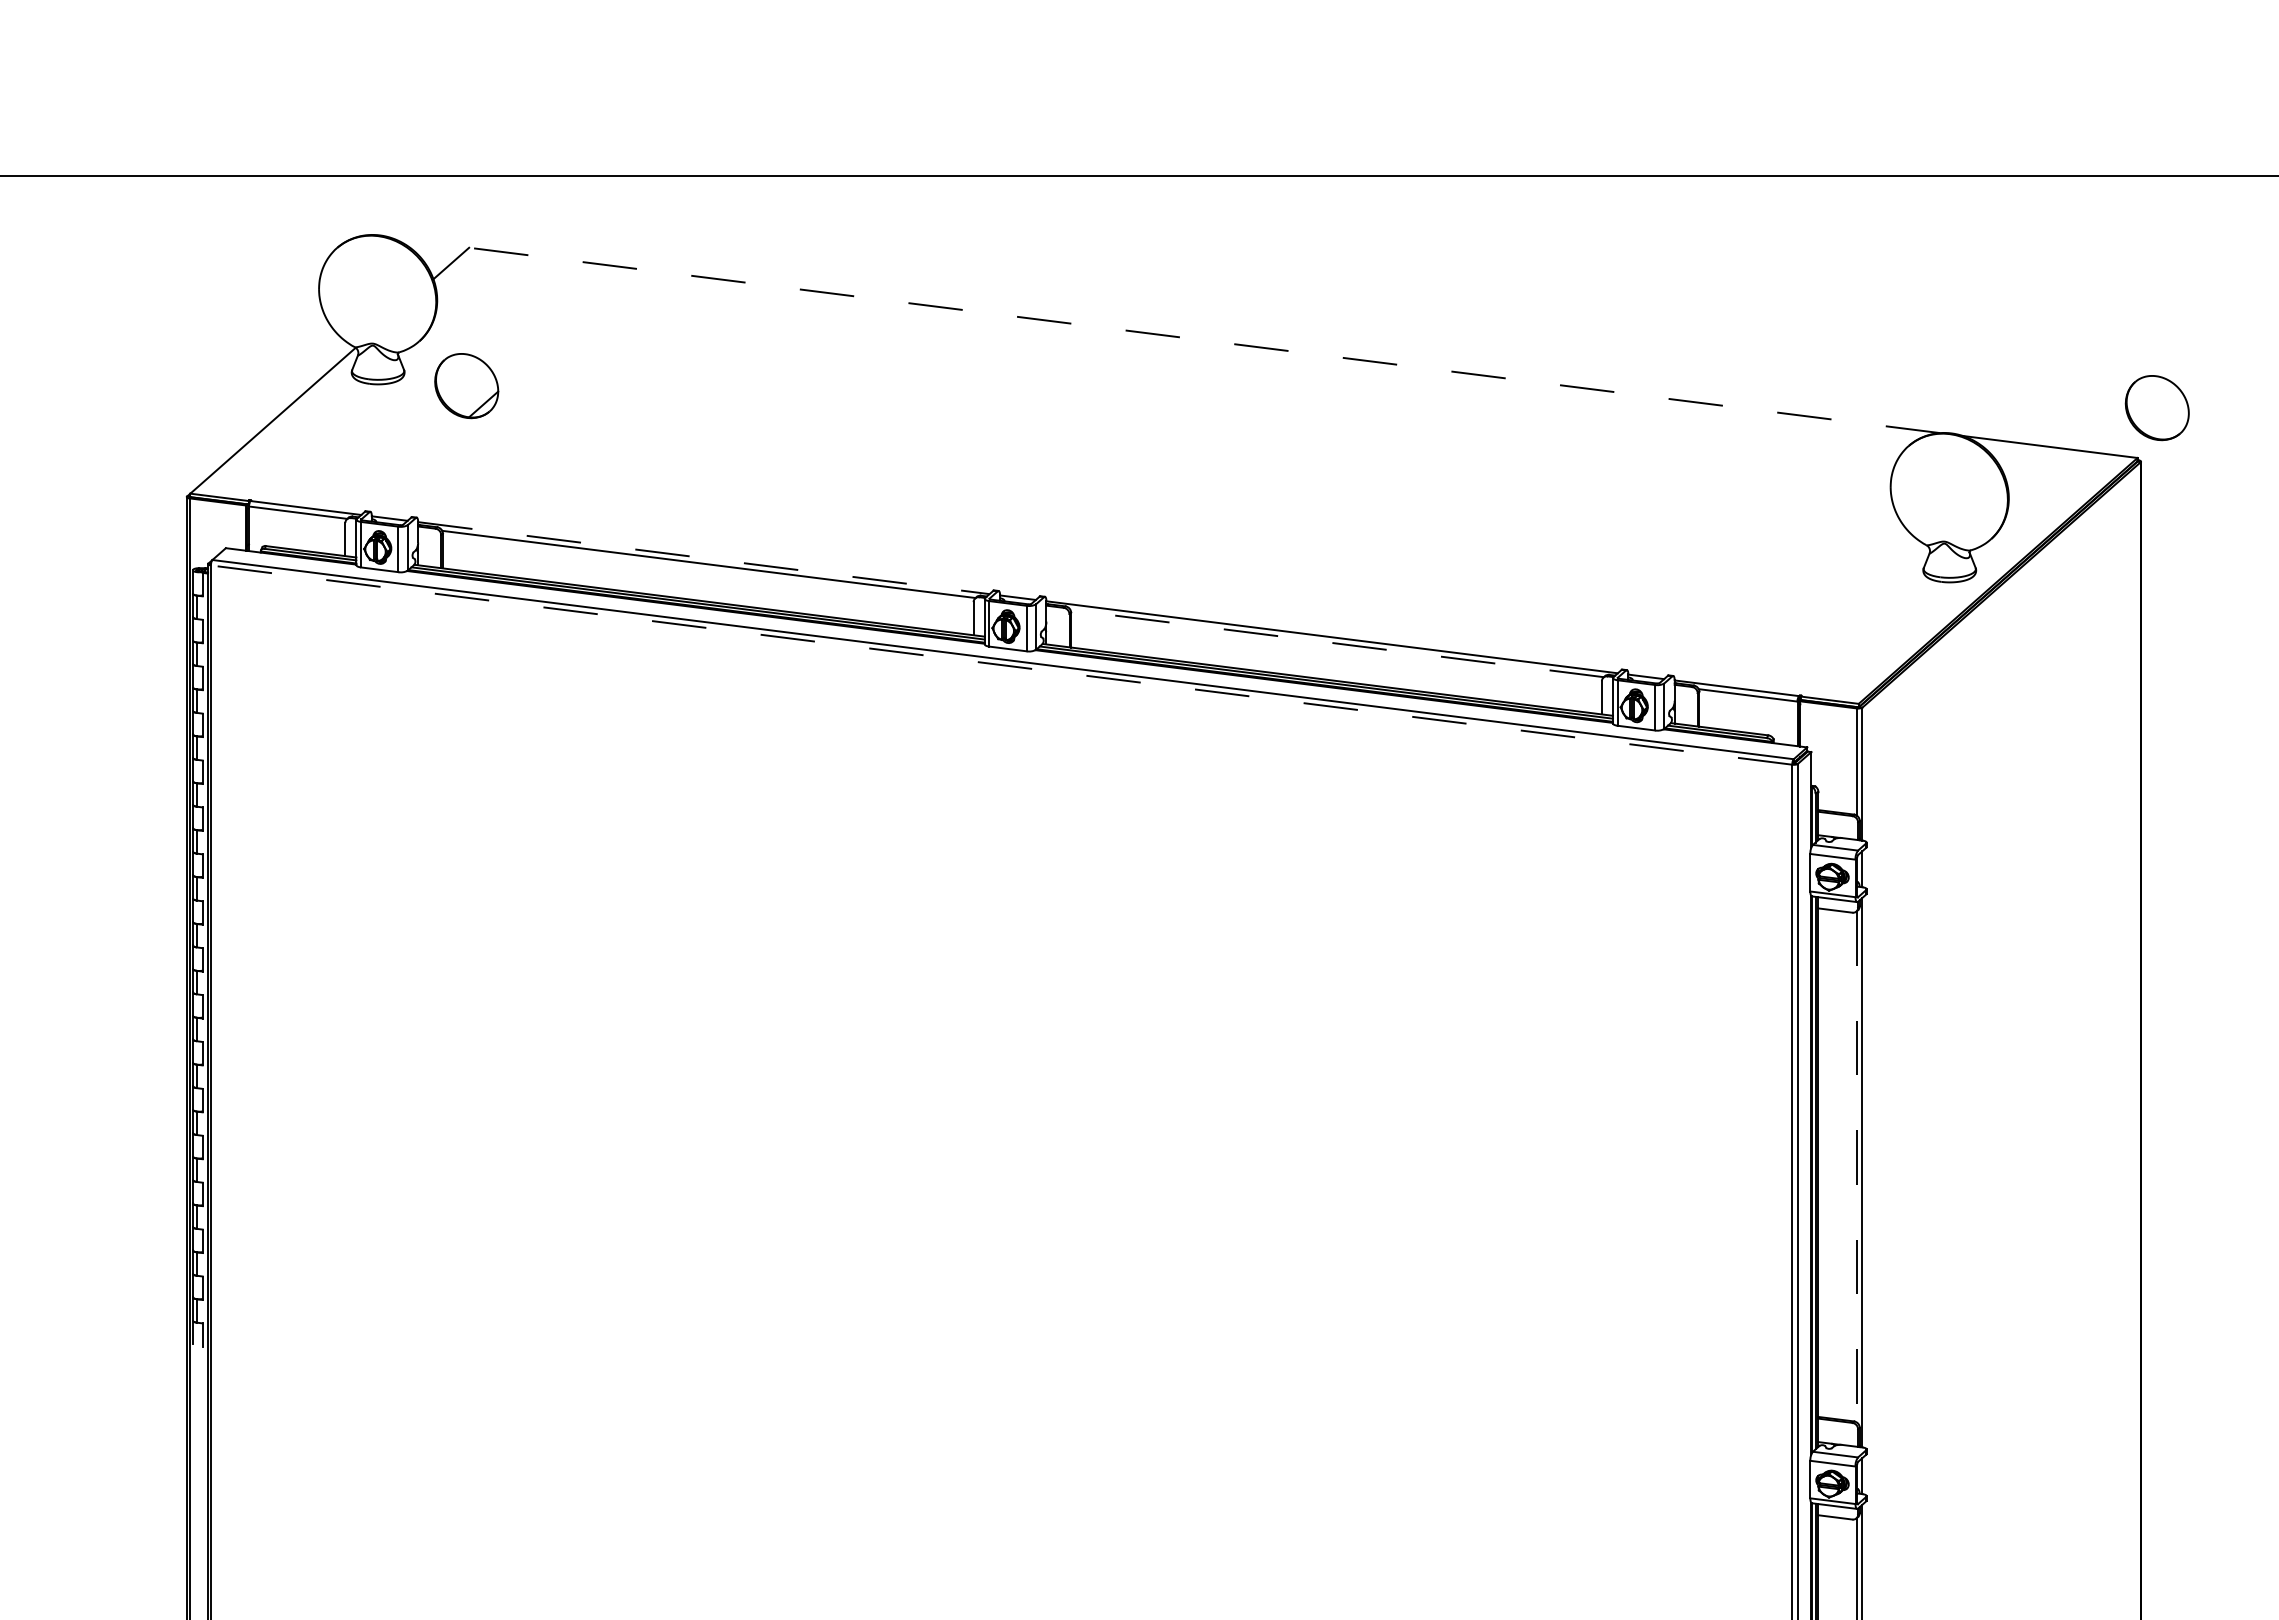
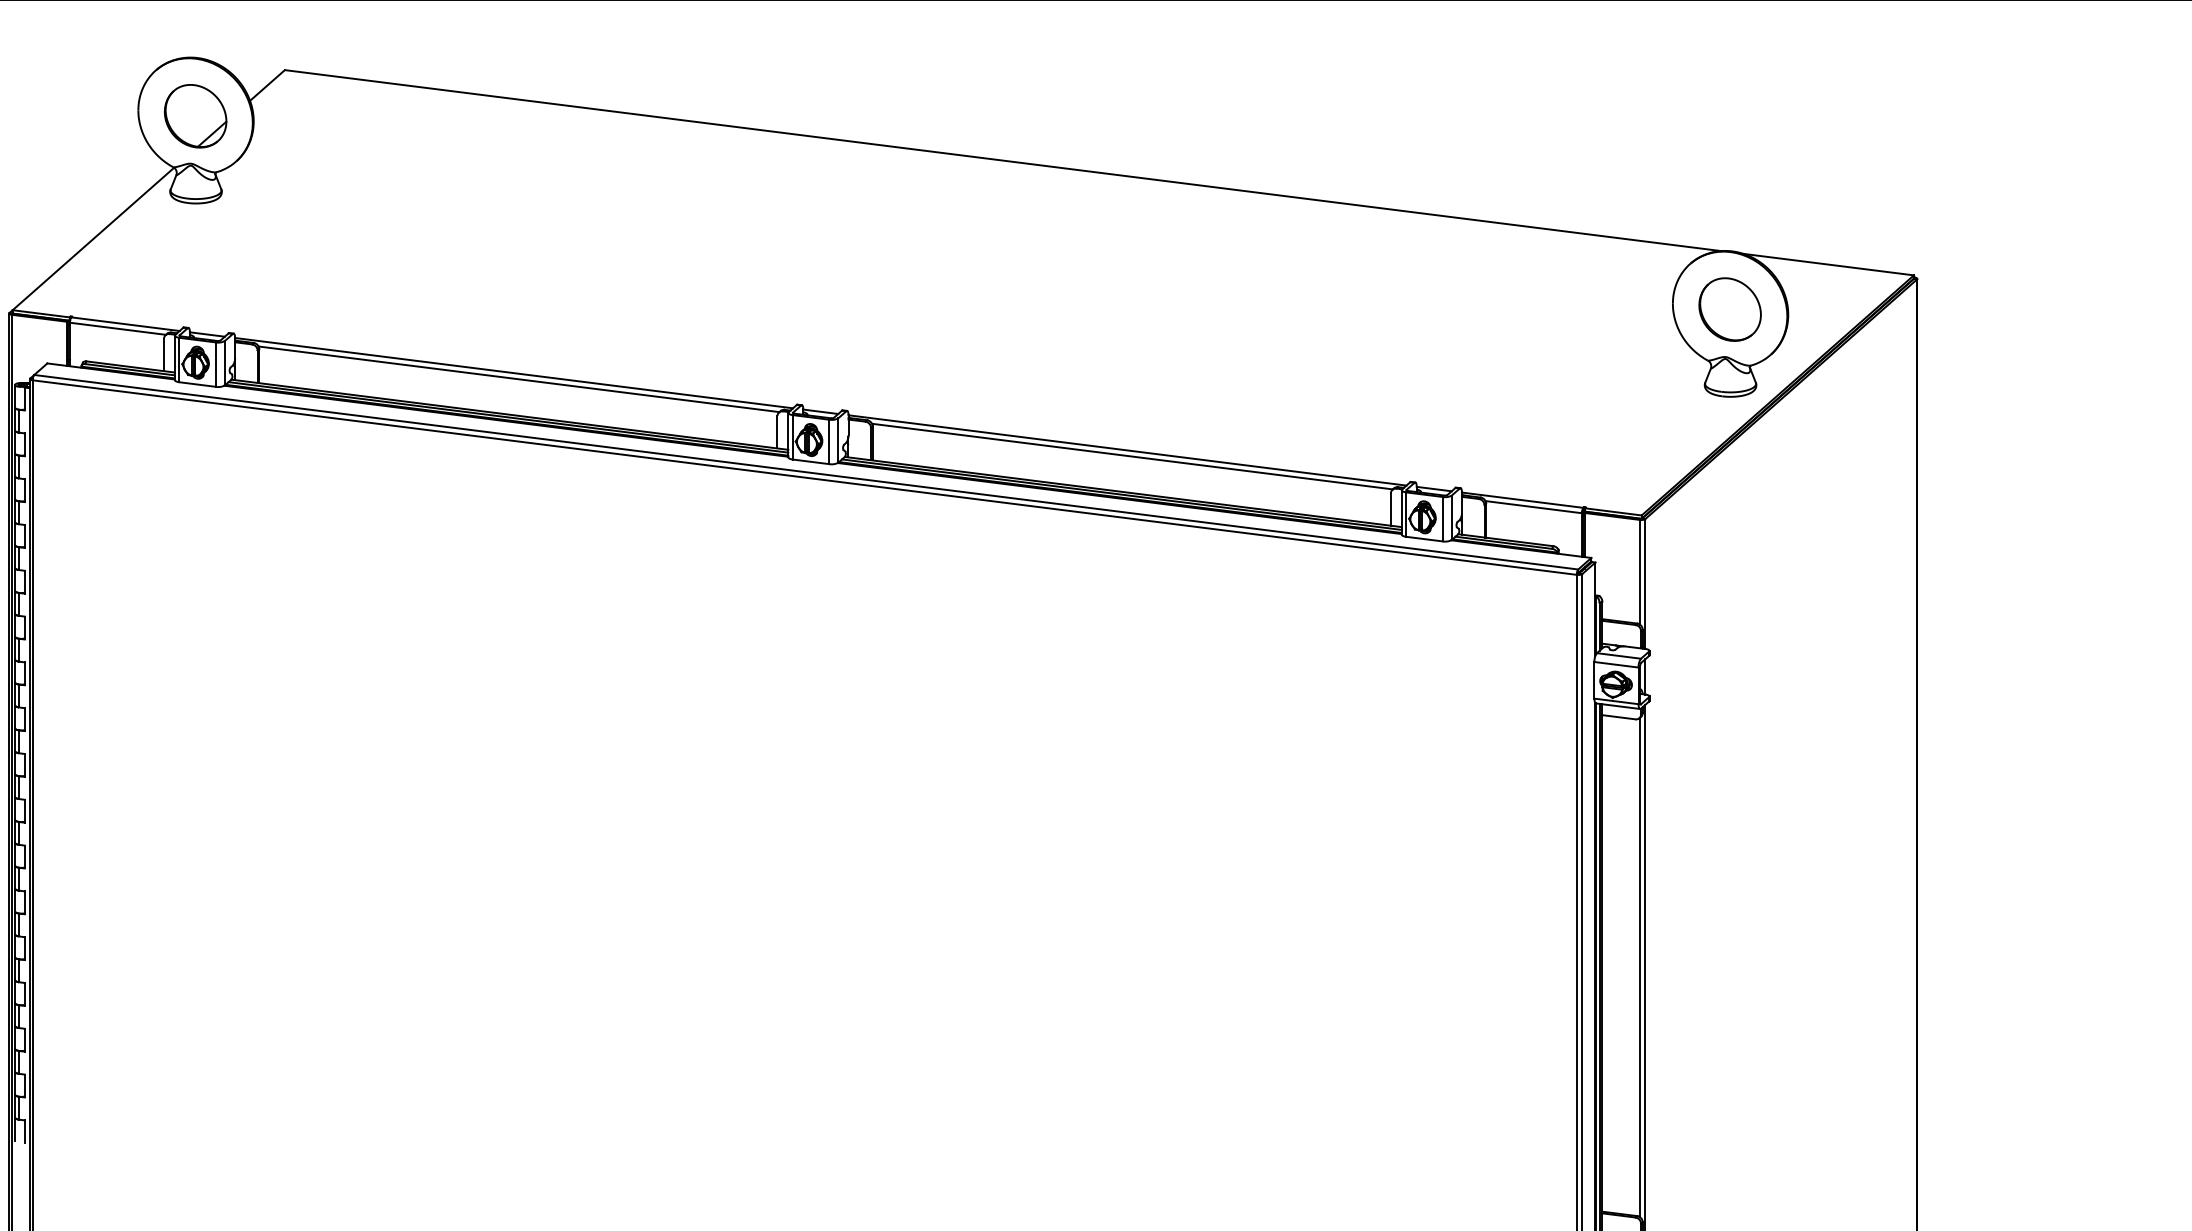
line: (1204, 340) -> (1002, 160), dashed -> solid
part: (466, 386) -> (195, 116), moved
part: (2156, 408) -> (1729, 310), moved
line: (703, 558) -> (513, 373), dashed -> solid
line: (1337, 643) -> (1132, 456), dashed -> solid
line: (1001, 665) -> (804, 477), dashed -> solid
line: (1856, 1166) -> (1639, 967), dashed -> solid

